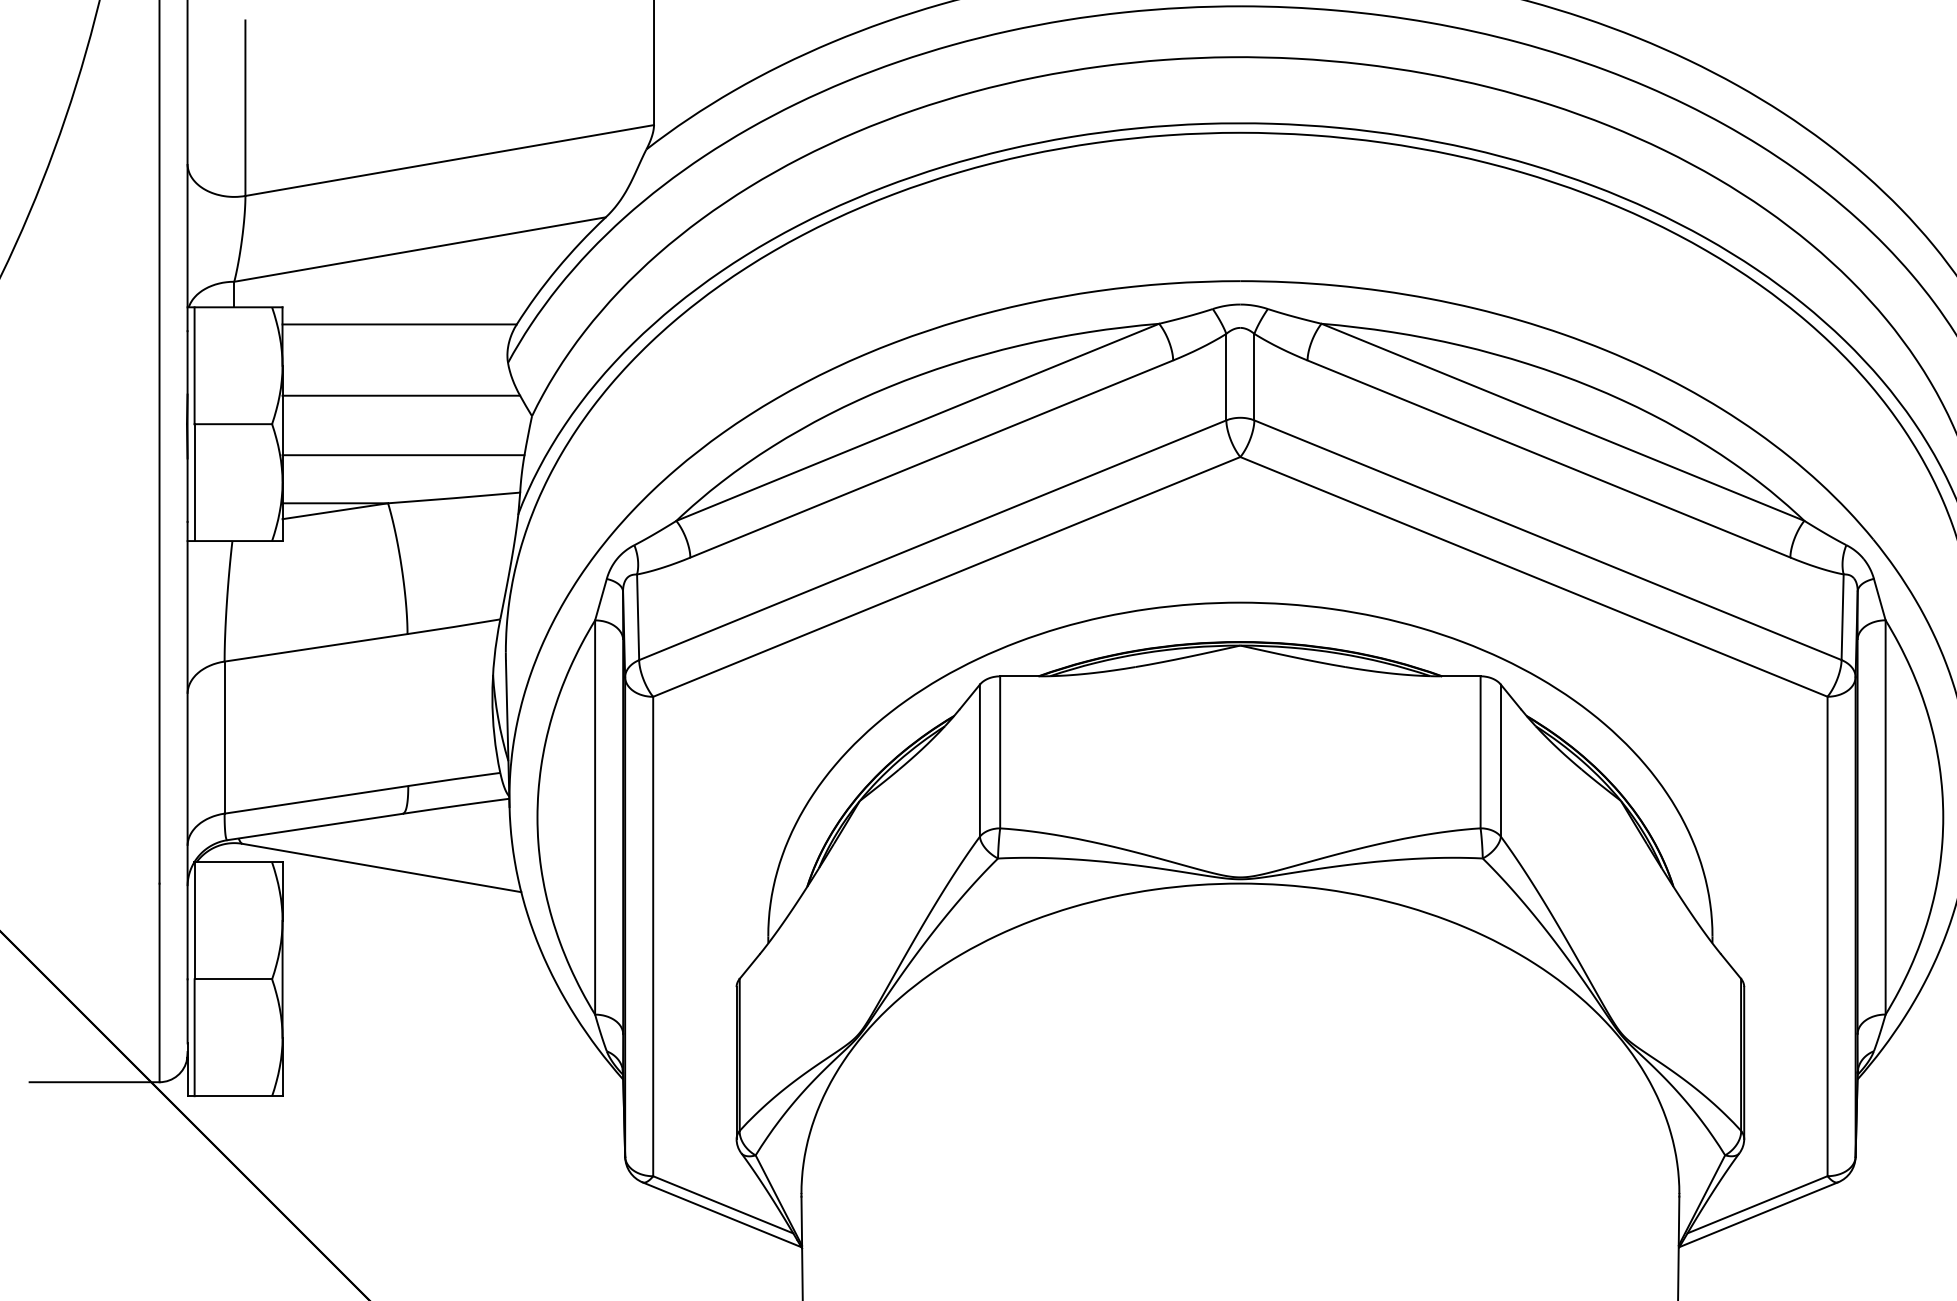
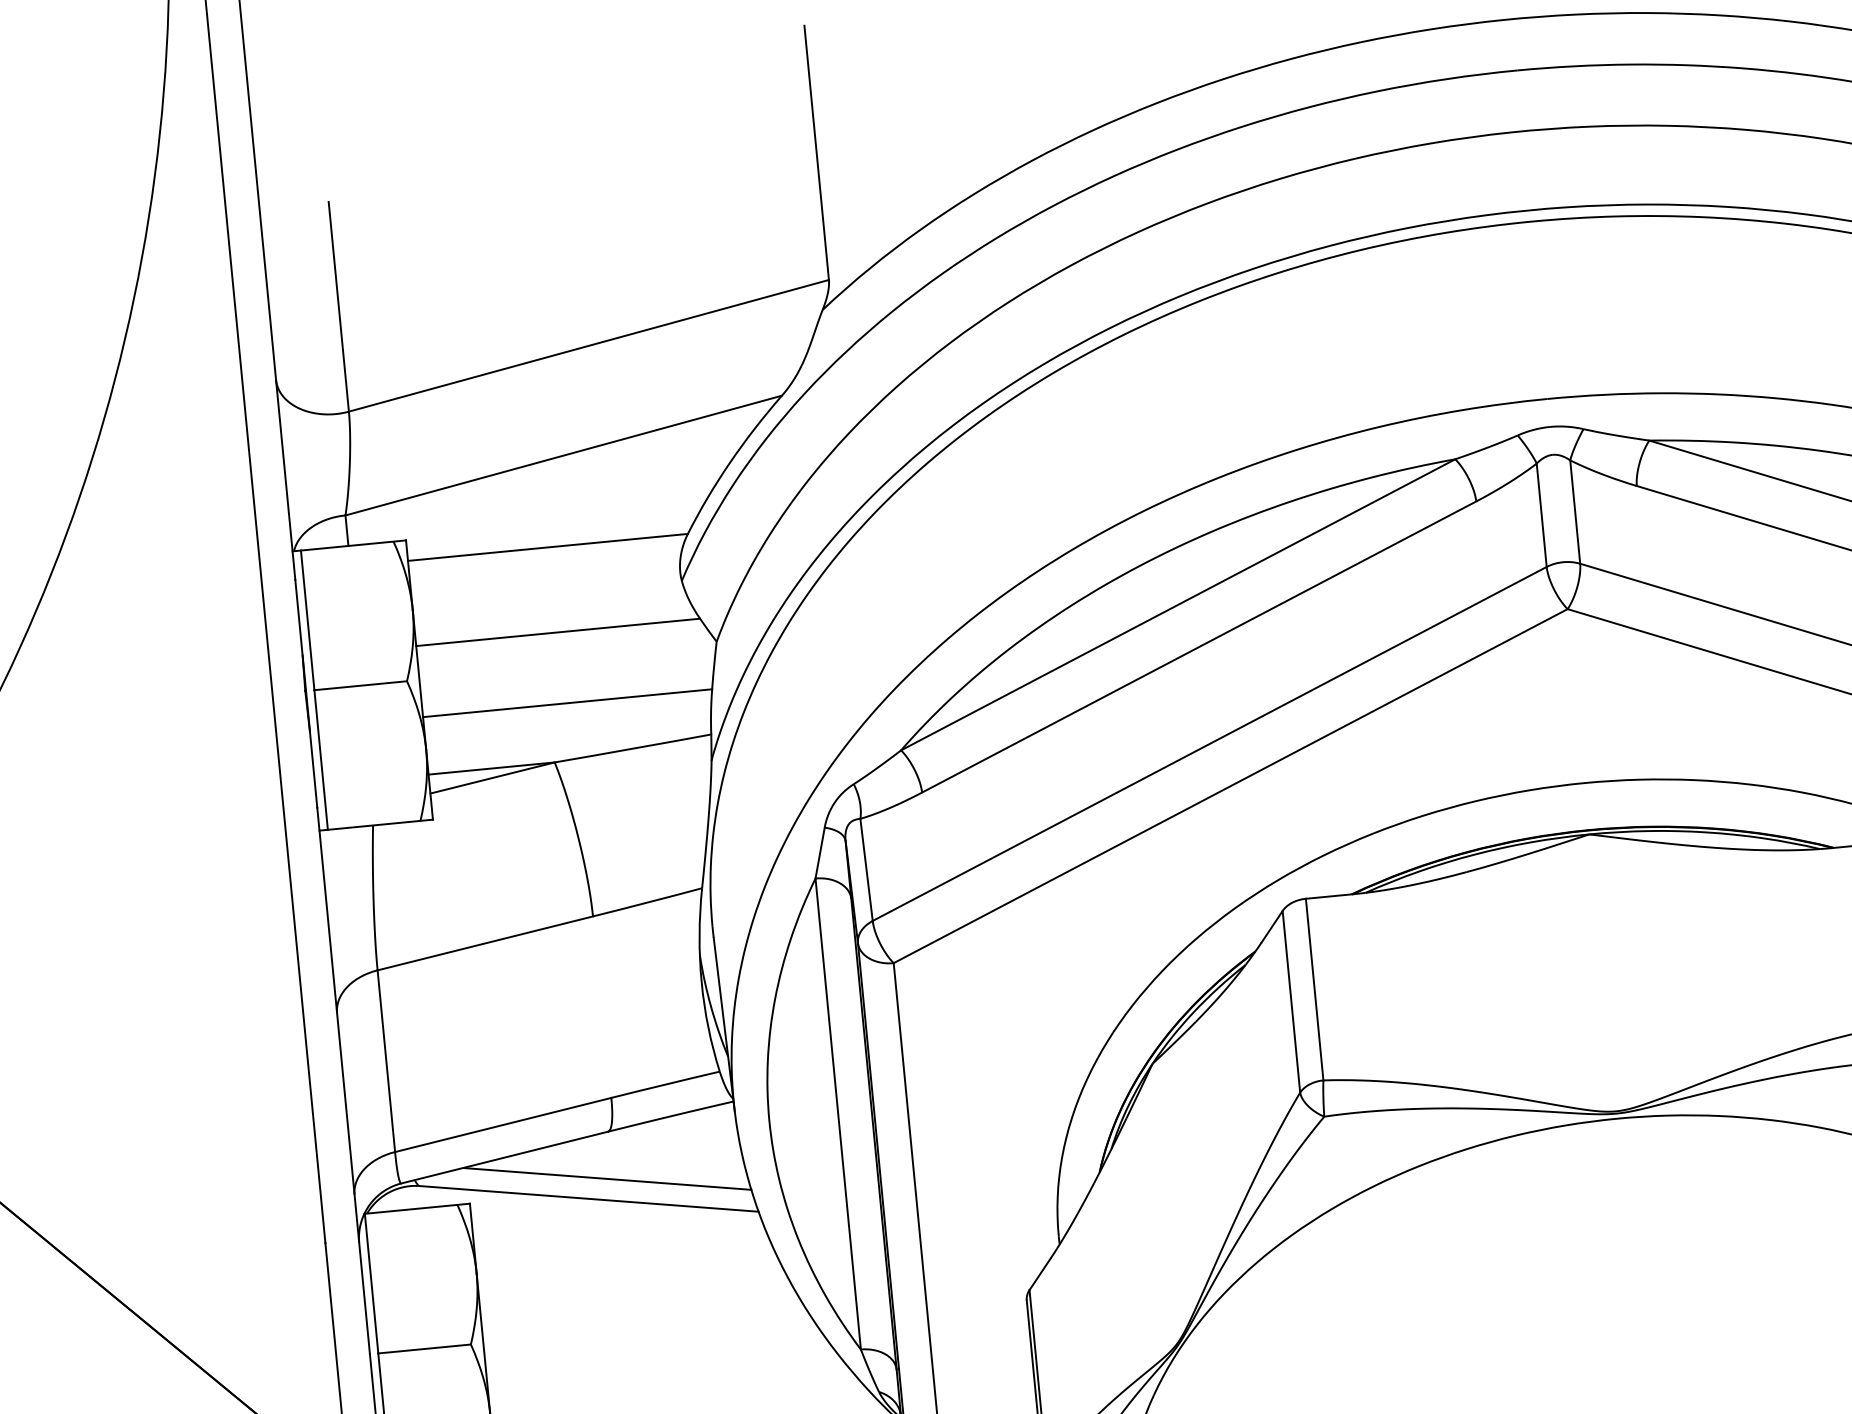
line: (398, 852) -> (607, 1178), added

